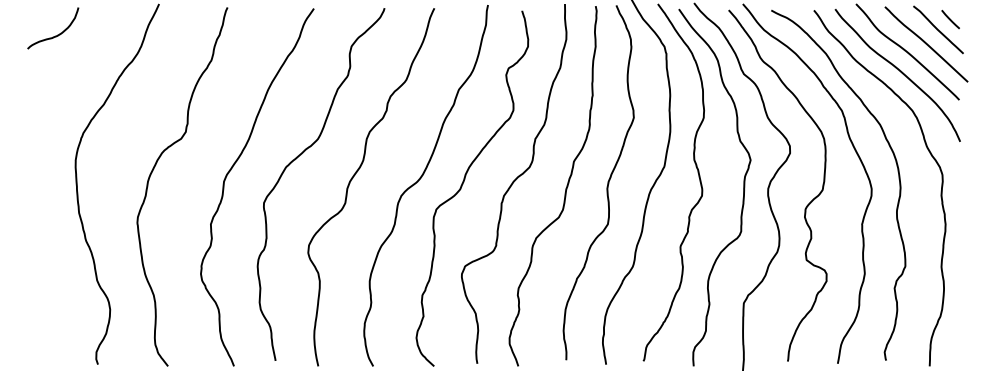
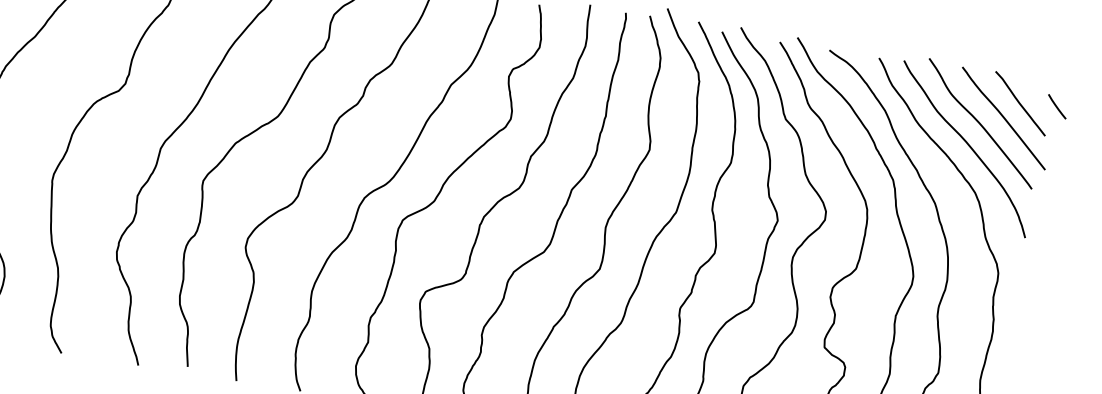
line: (950, 19) -> (1057, 106), moved

